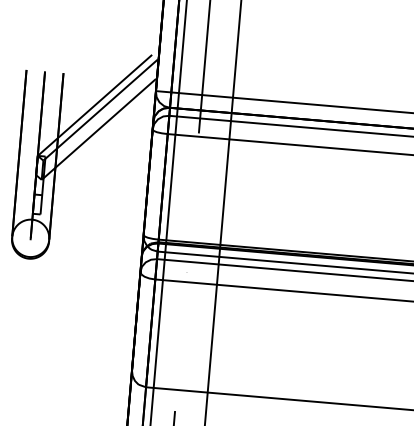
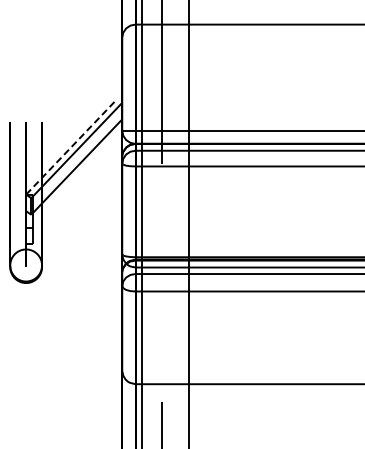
line: (95, 104) -> (71, 146), solid -> dashed

